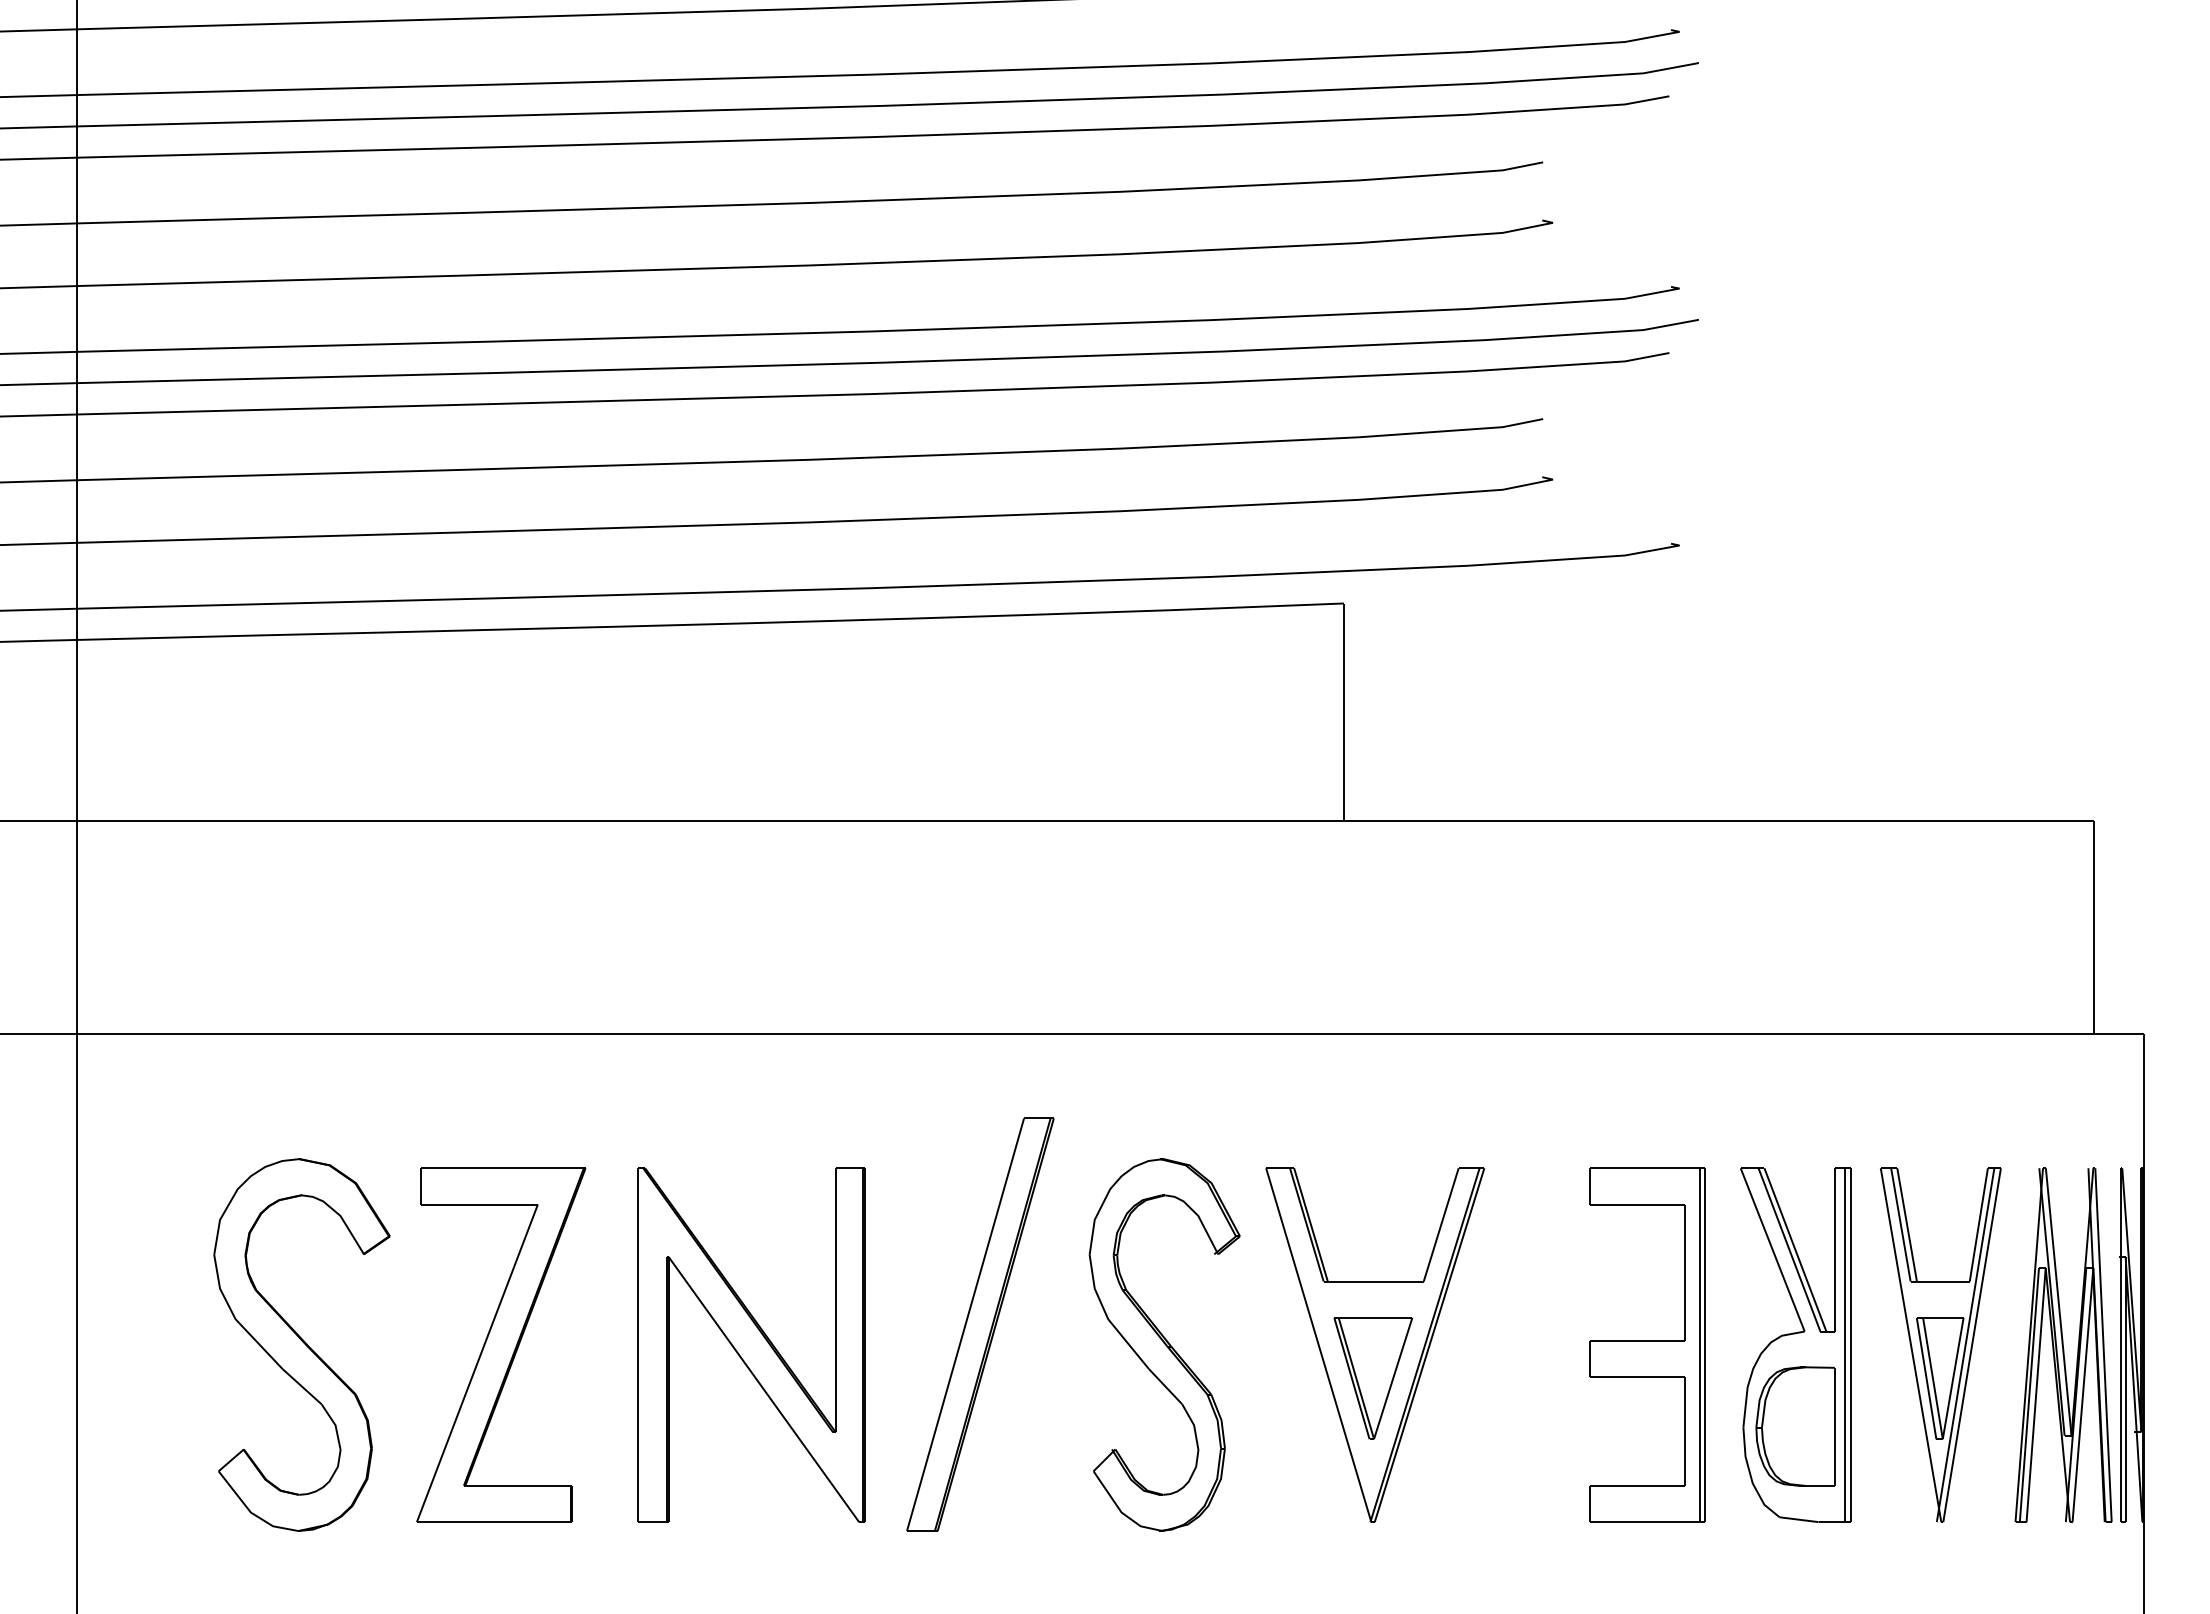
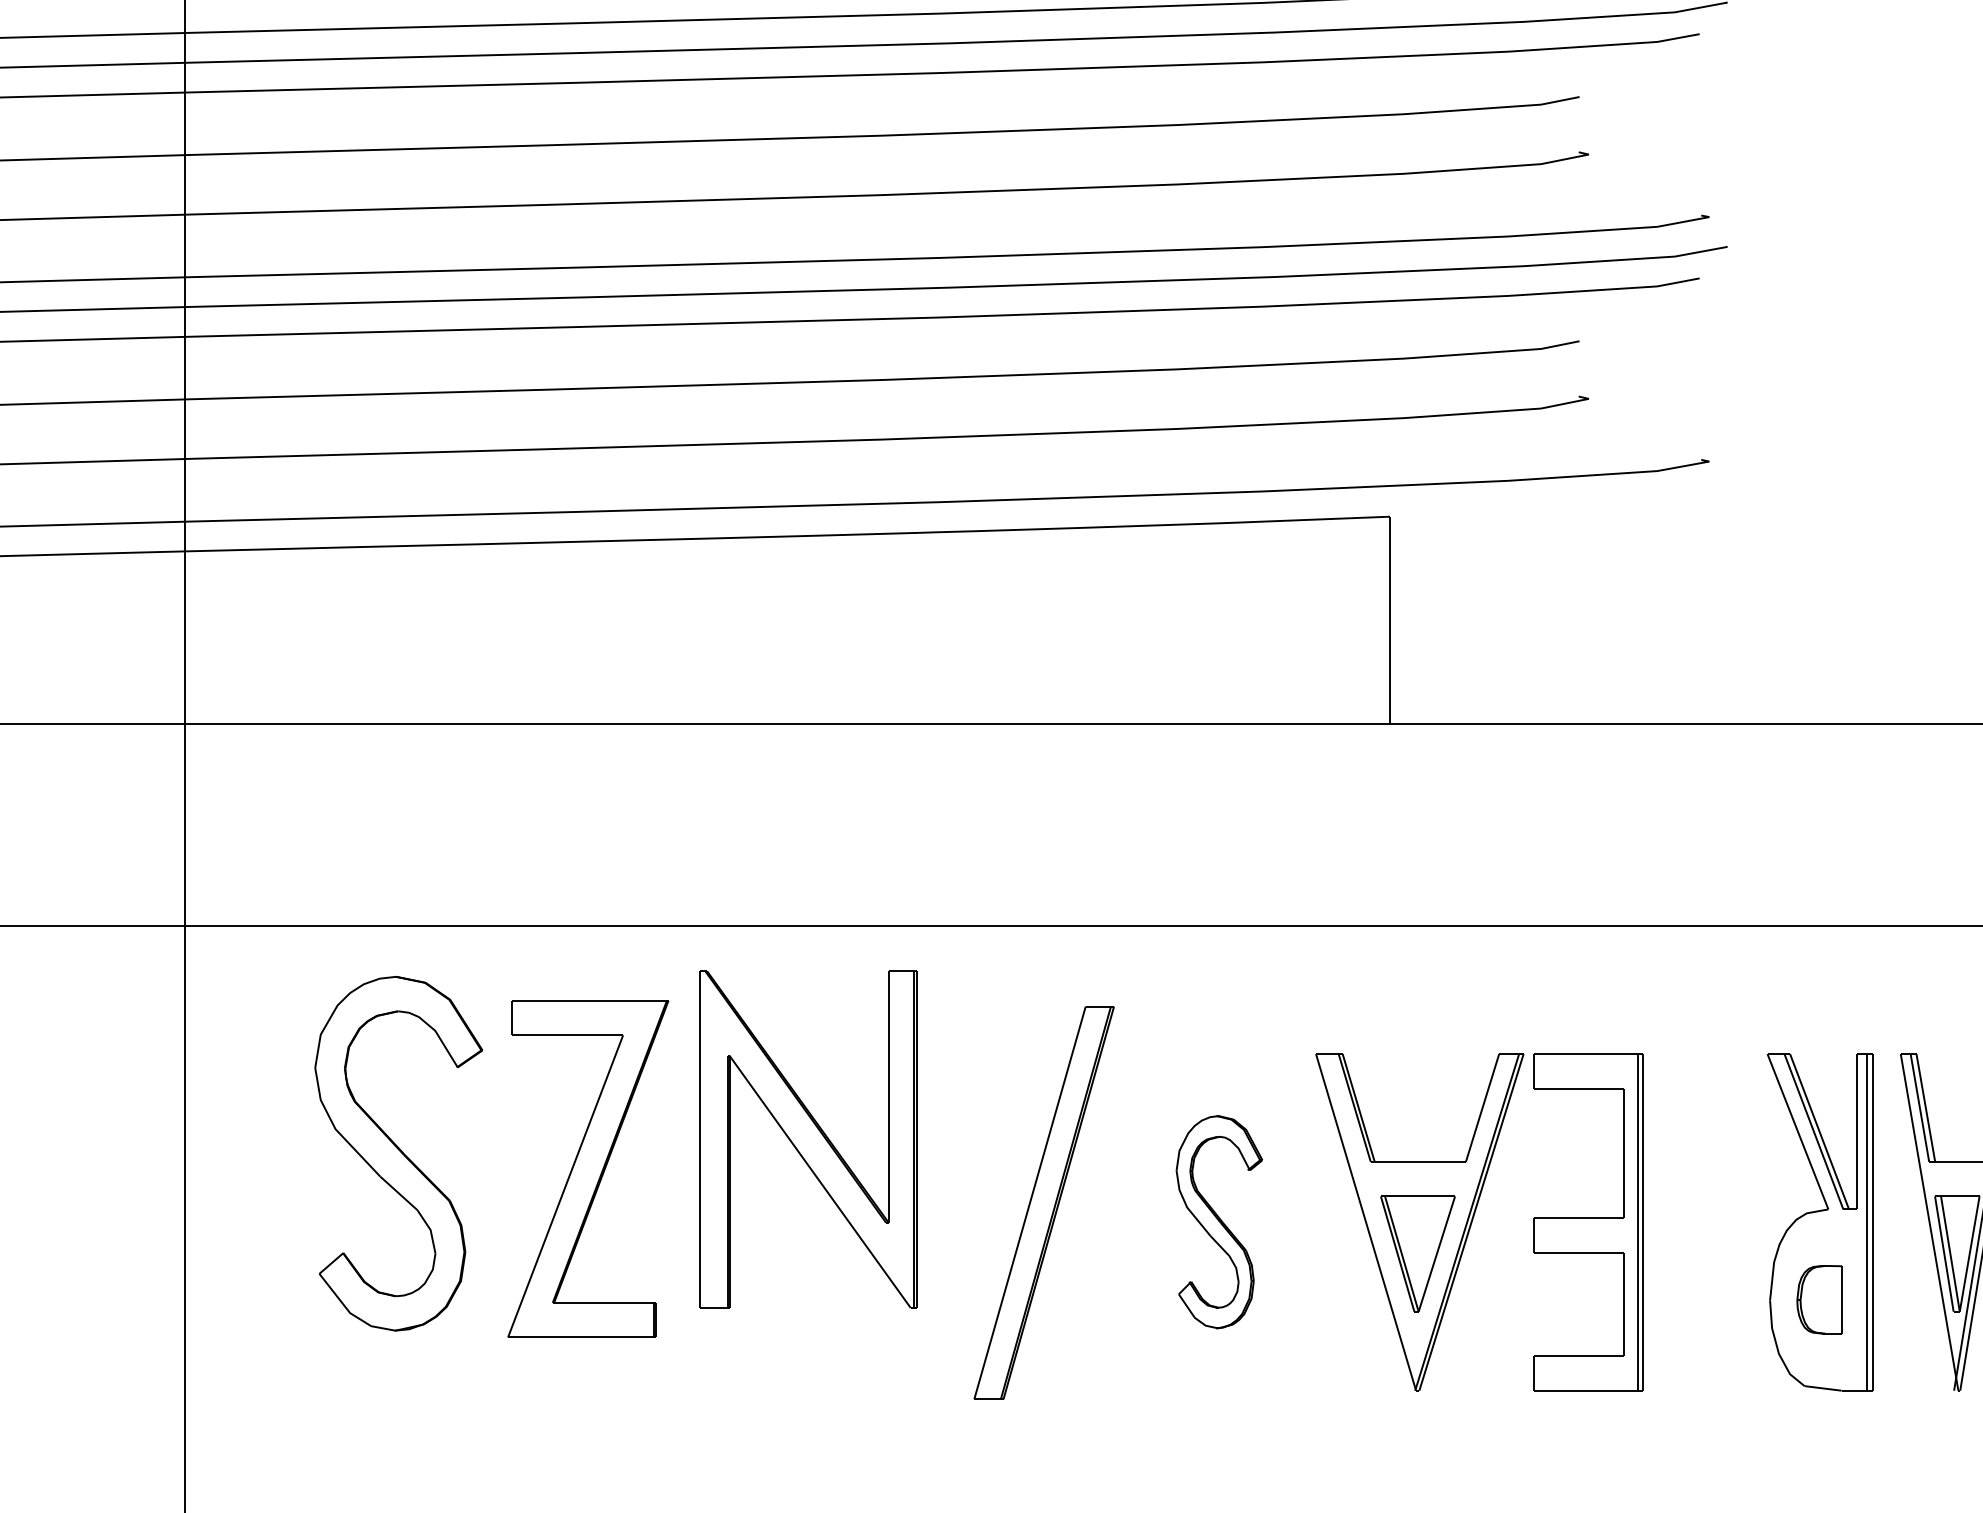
part: (301, 1344) -> (398, 1153), moved
part: (501, 1344) -> (588, 1168), moved
part: (751, 1344) -> (808, 1138), moved
part: (1164, 1344) -> (1219, 1221), size x0.6
part: (1647, 1344) -> (1588, 1221), moved
part: (1795, 1426) -> (1819, 1299), size x0.6

